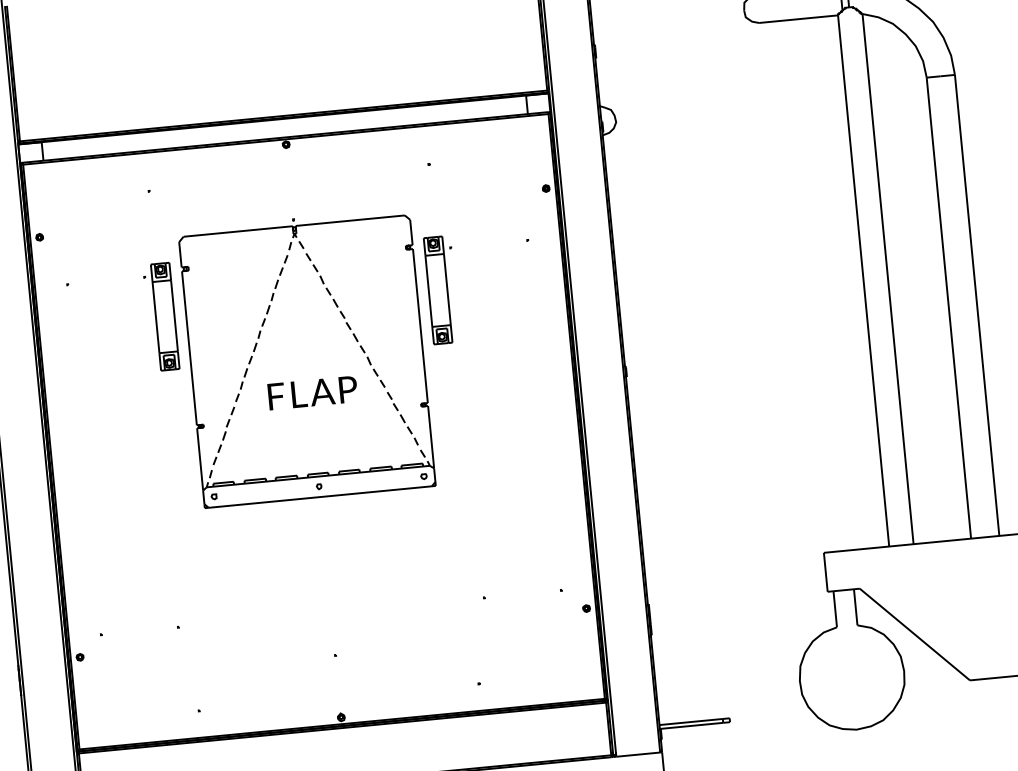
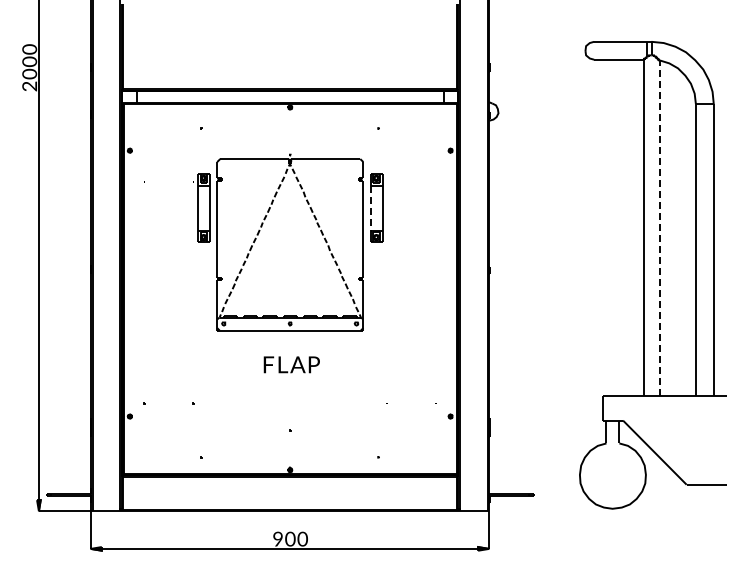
line: (888, 279) -> (659, 228), solid -> dashed
line: (428, 292) -> (370, 208), solid -> dashed
text: (312, 392) -> (291, 364), moved

